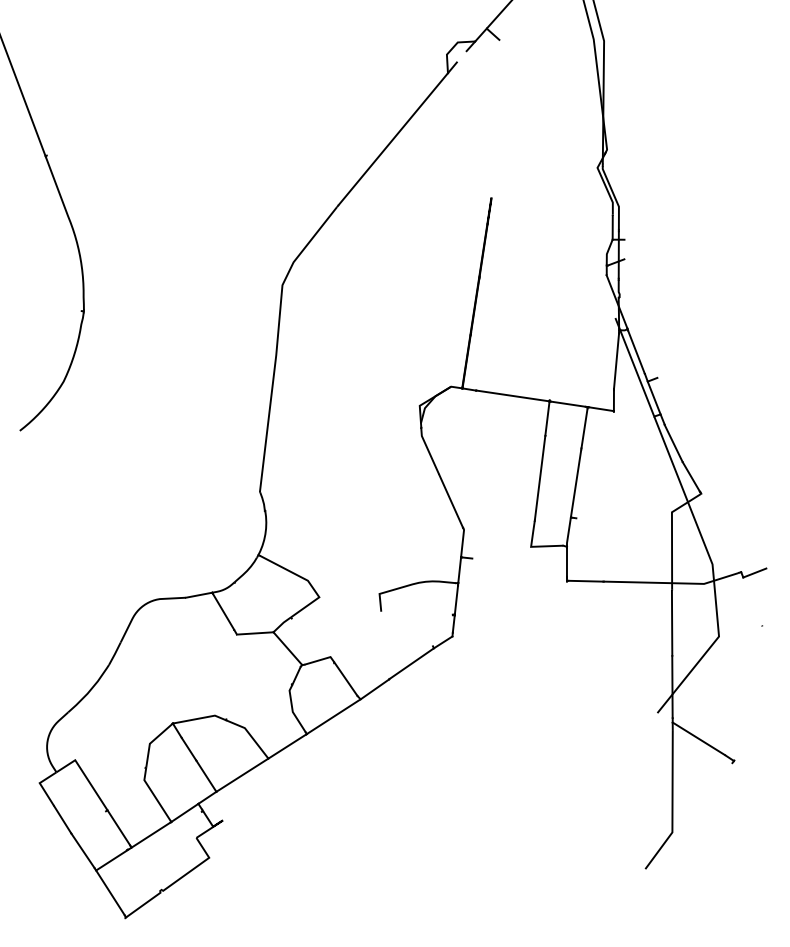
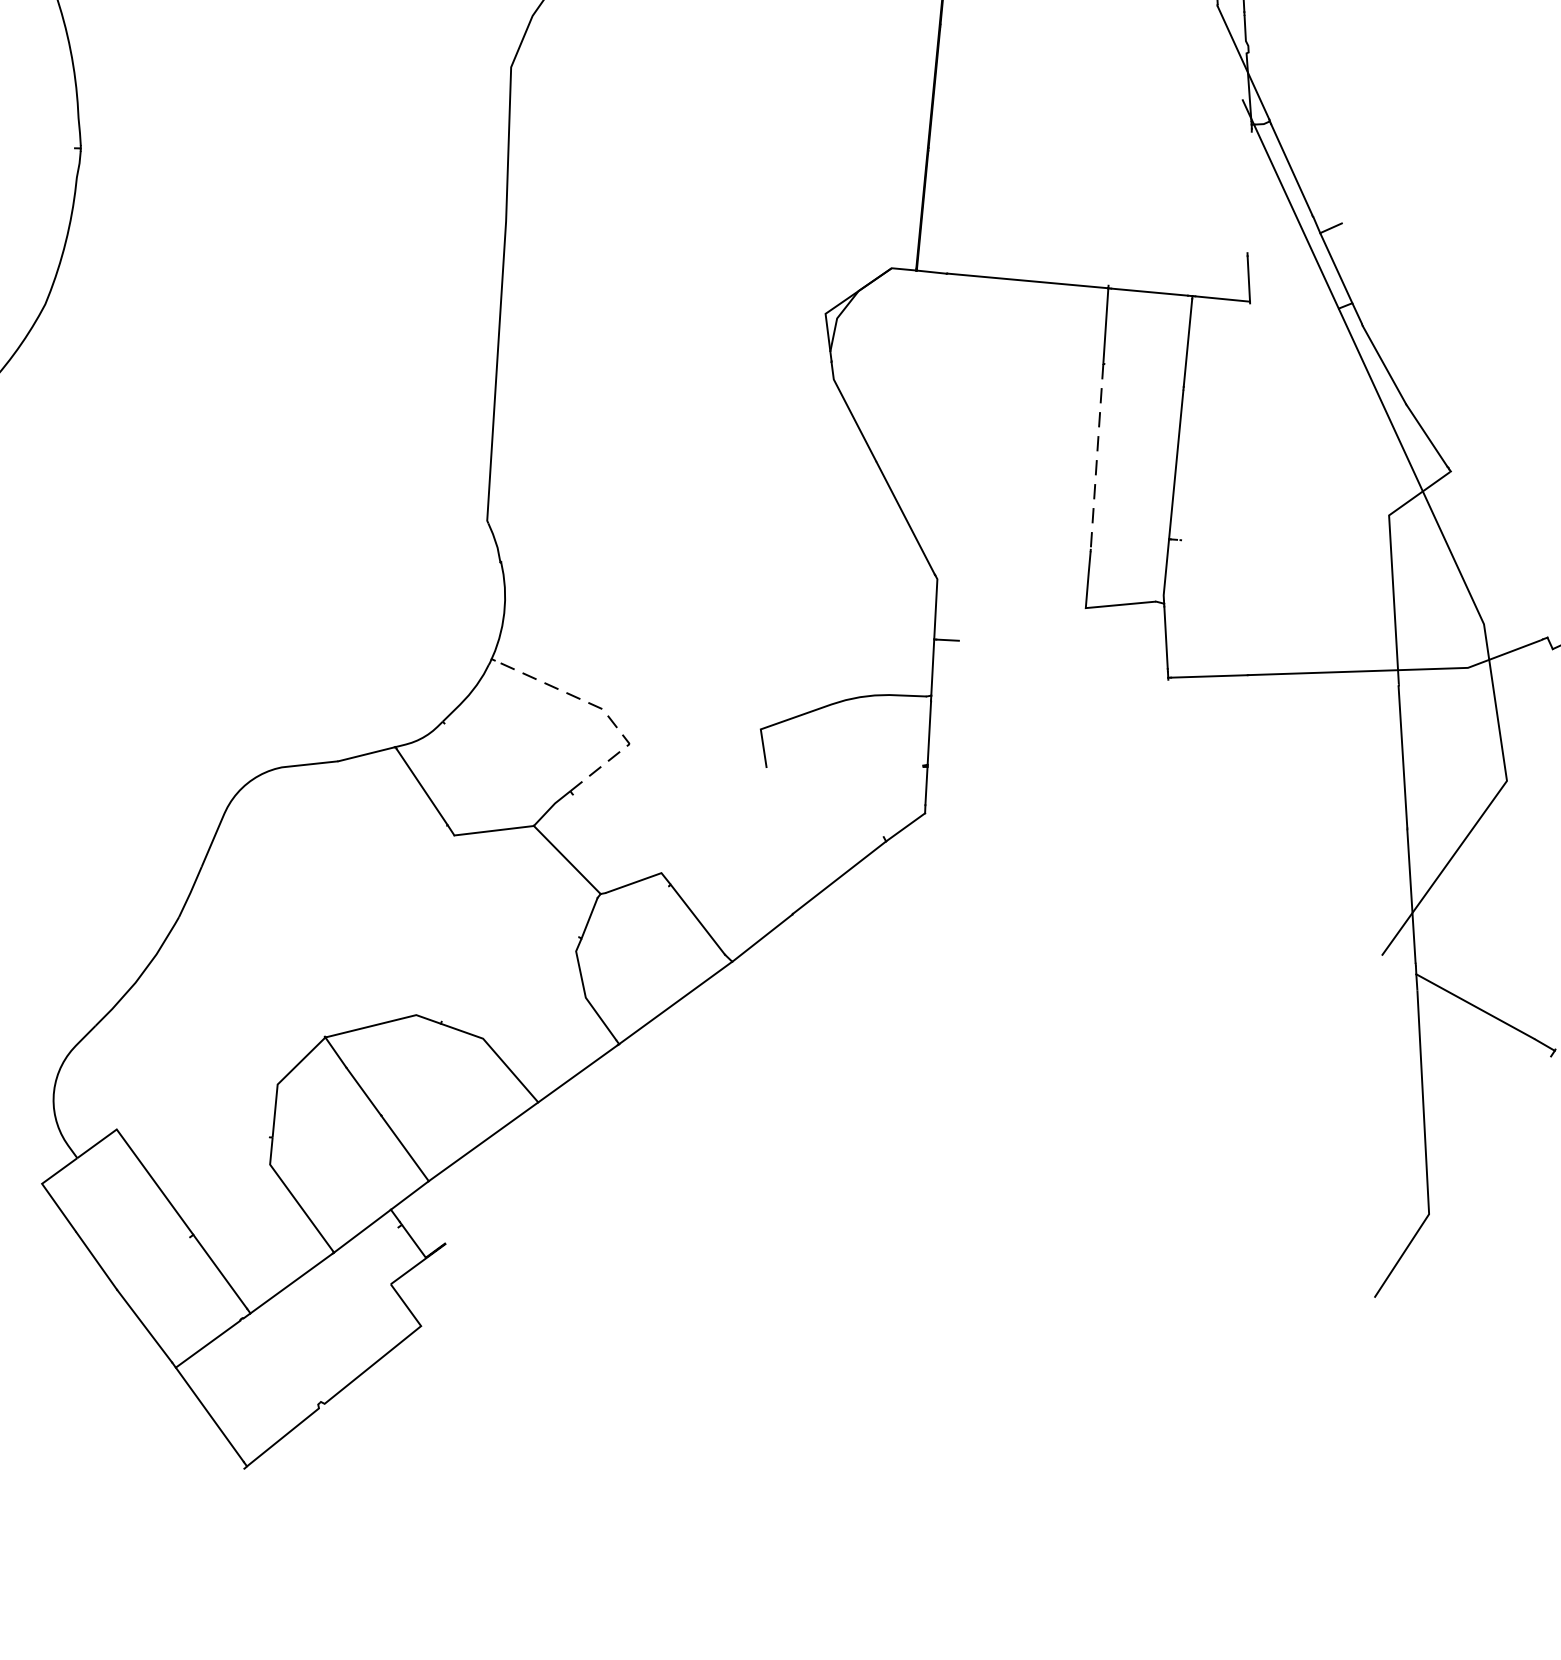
line: (616, 360) -> (1249, 190), removed
line: (540, 478) -> (1097, 457), solid -> dashed
line: (307, 580) -> (601, 708), solid -> dashed

